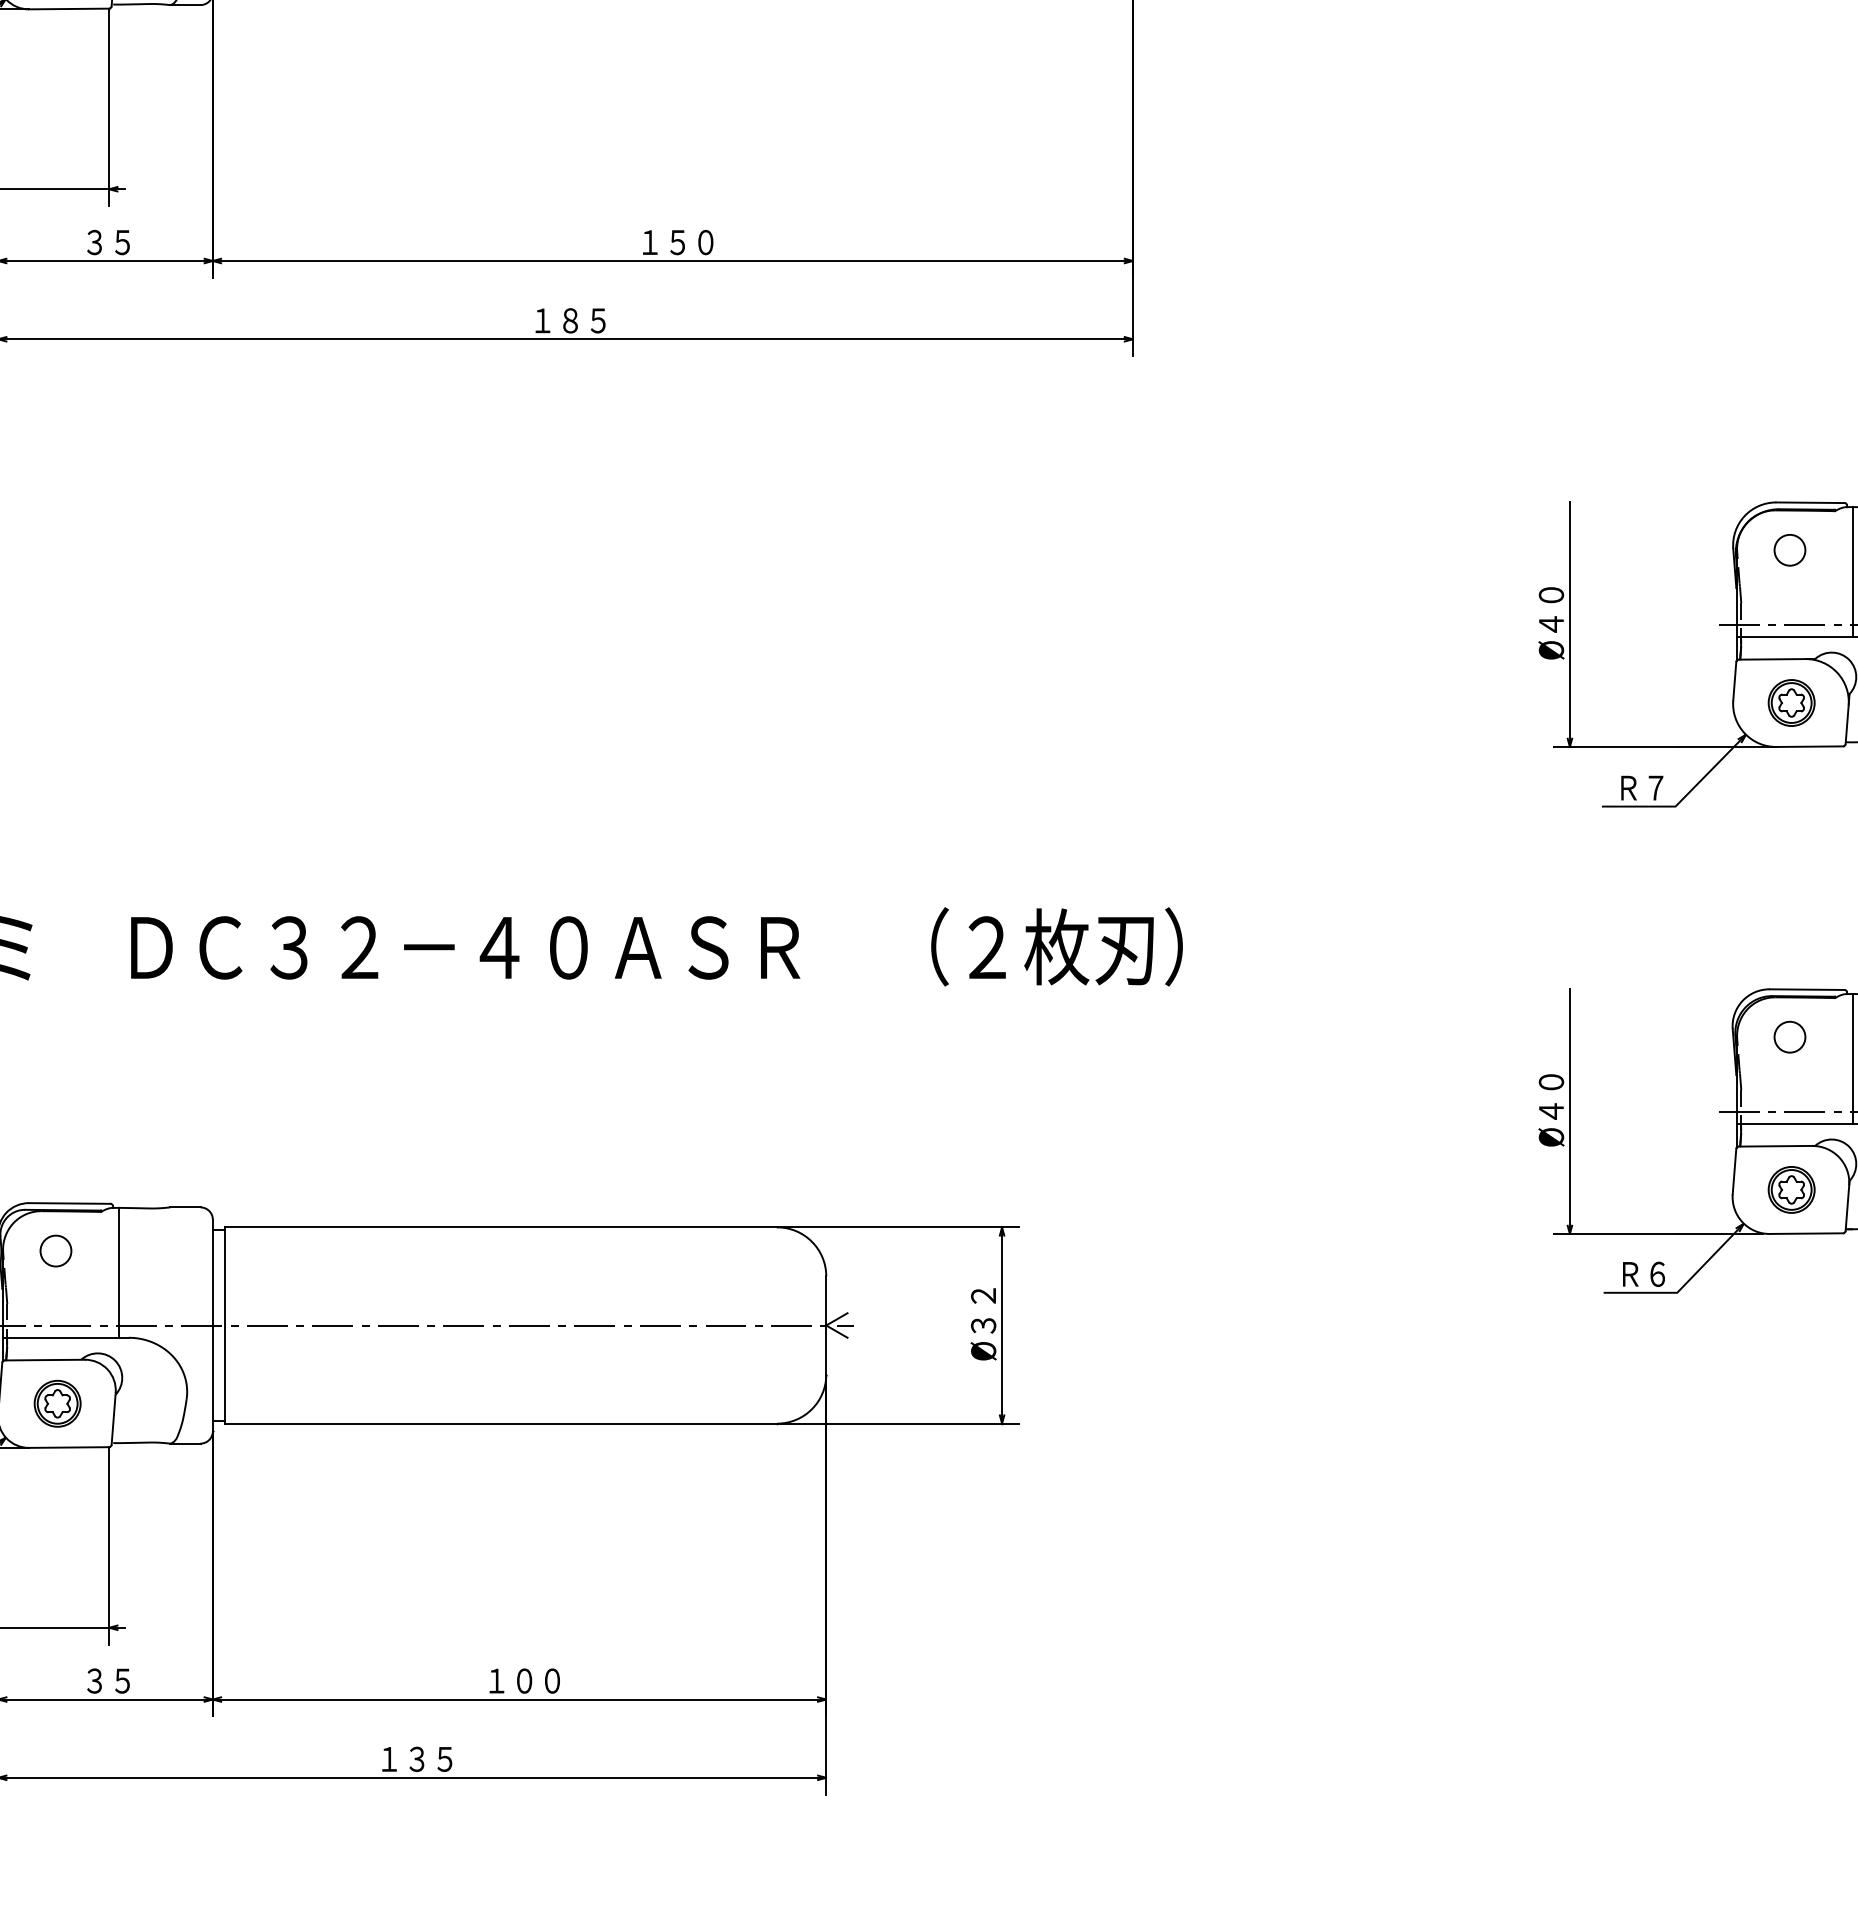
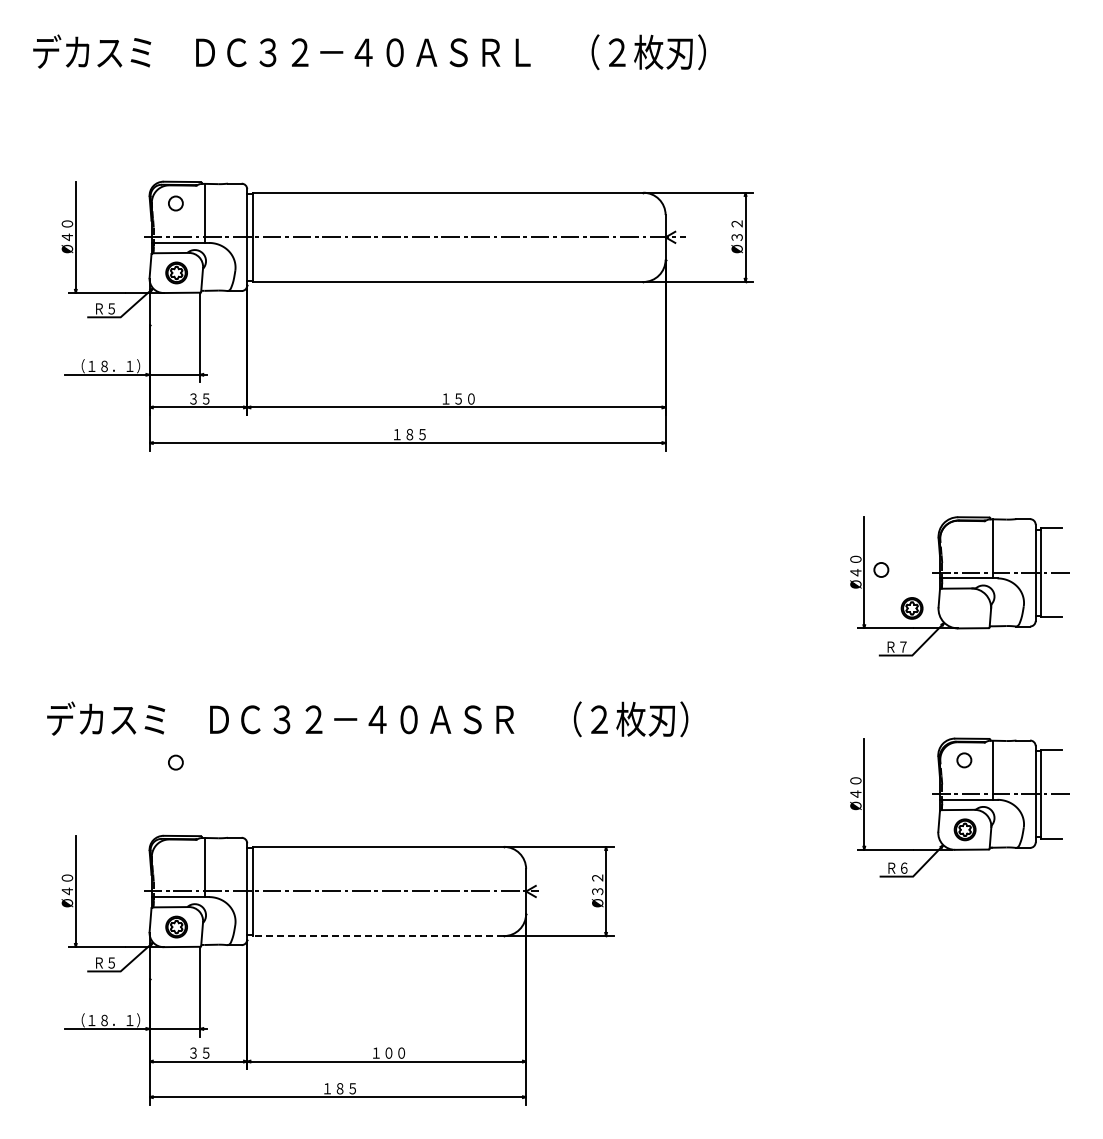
circle: (1790, 549) -> (881, 569), moved
part: (1790, 703) -> (911, 608), moved
circle: (55, 1250) -> (175, 762), moved
line: (501, 1424) -> (378, 936), solid -> dashed
text: (415, 1758) -> (339, 1088), １３５ -> １８５

